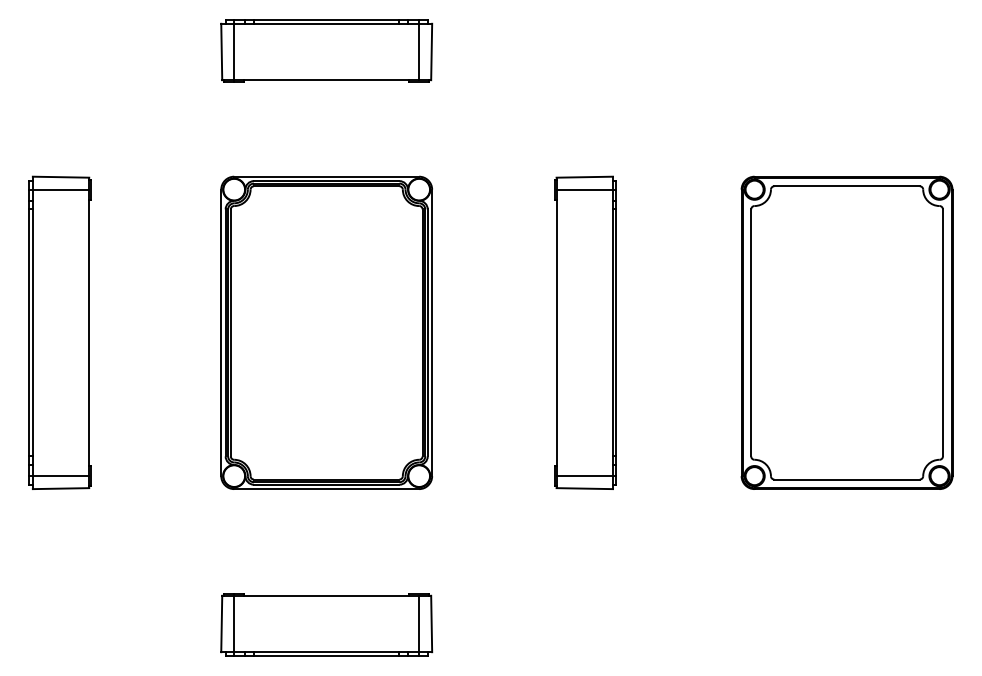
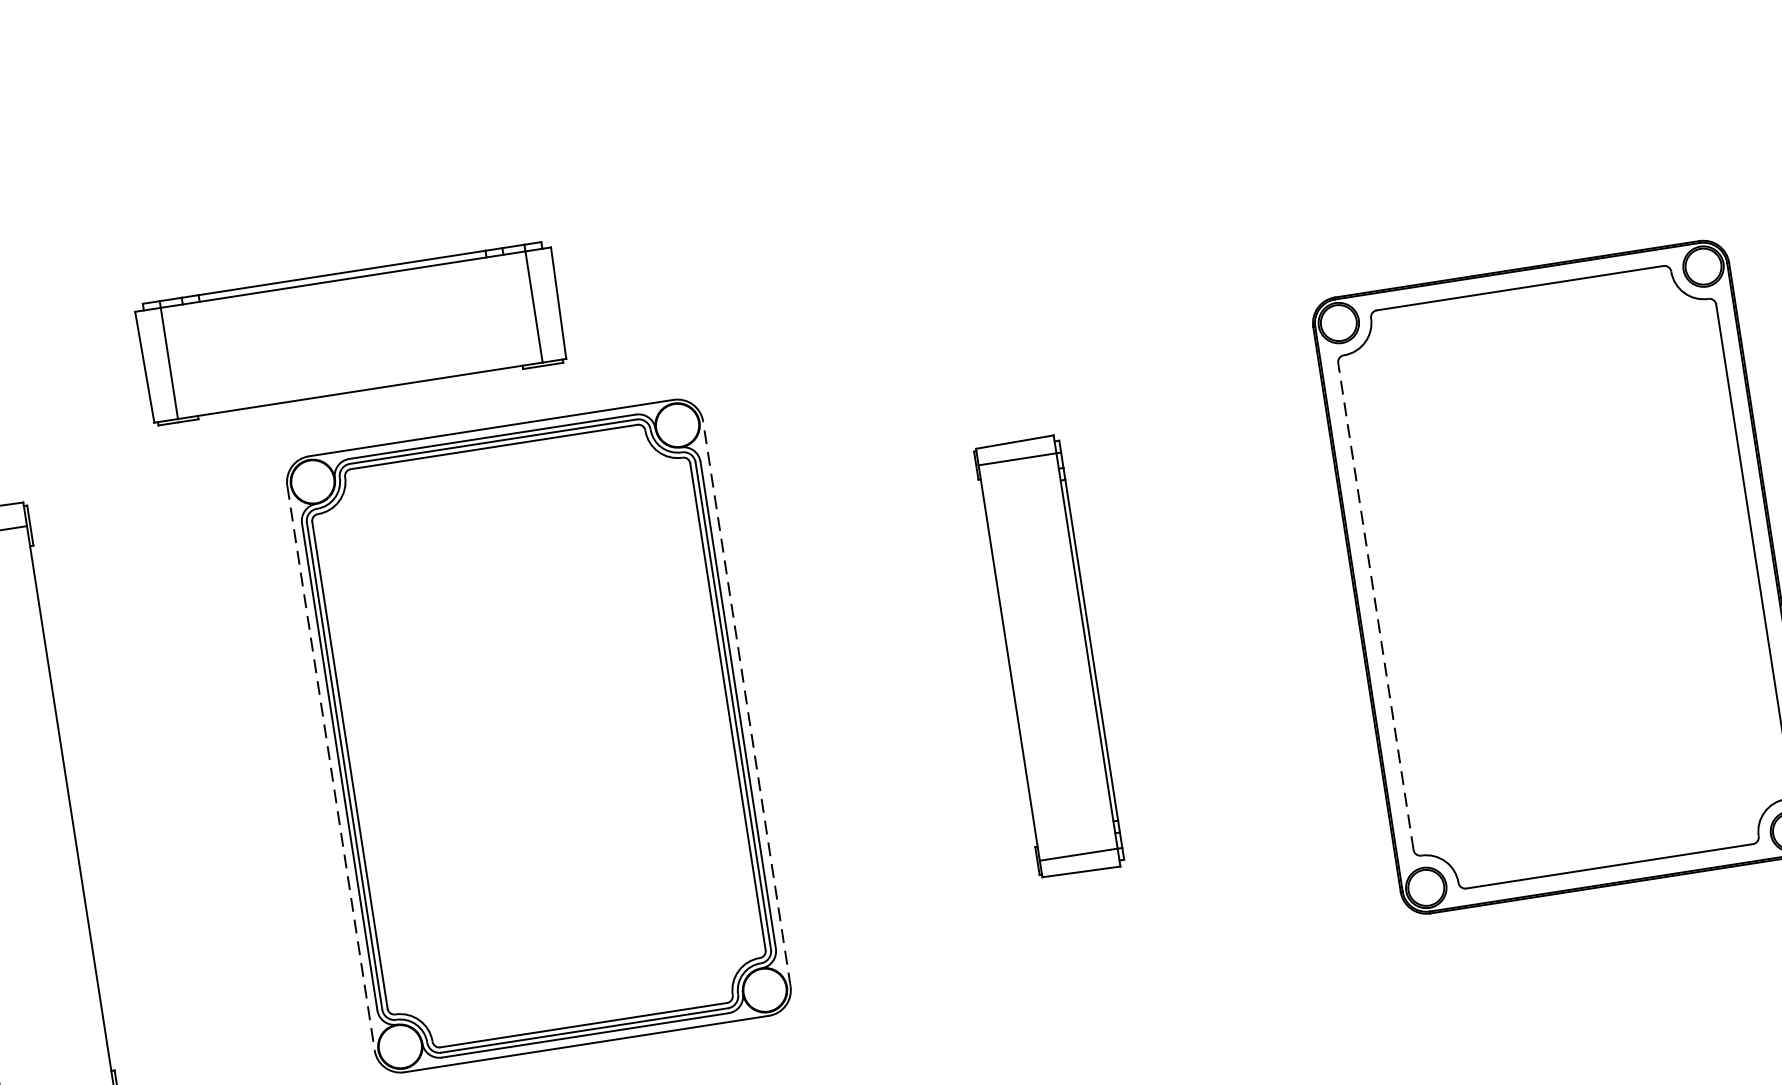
part: (326, 50) -> (350, 332), moved
line: (432, 332) -> (747, 702), solid -> dashed
part: (585, 332) -> (1049, 656), size x0.7
line: (751, 332) -> (1376, 605), solid -> dashed
line: (221, 333) -> (331, 769), solid -> dashed

